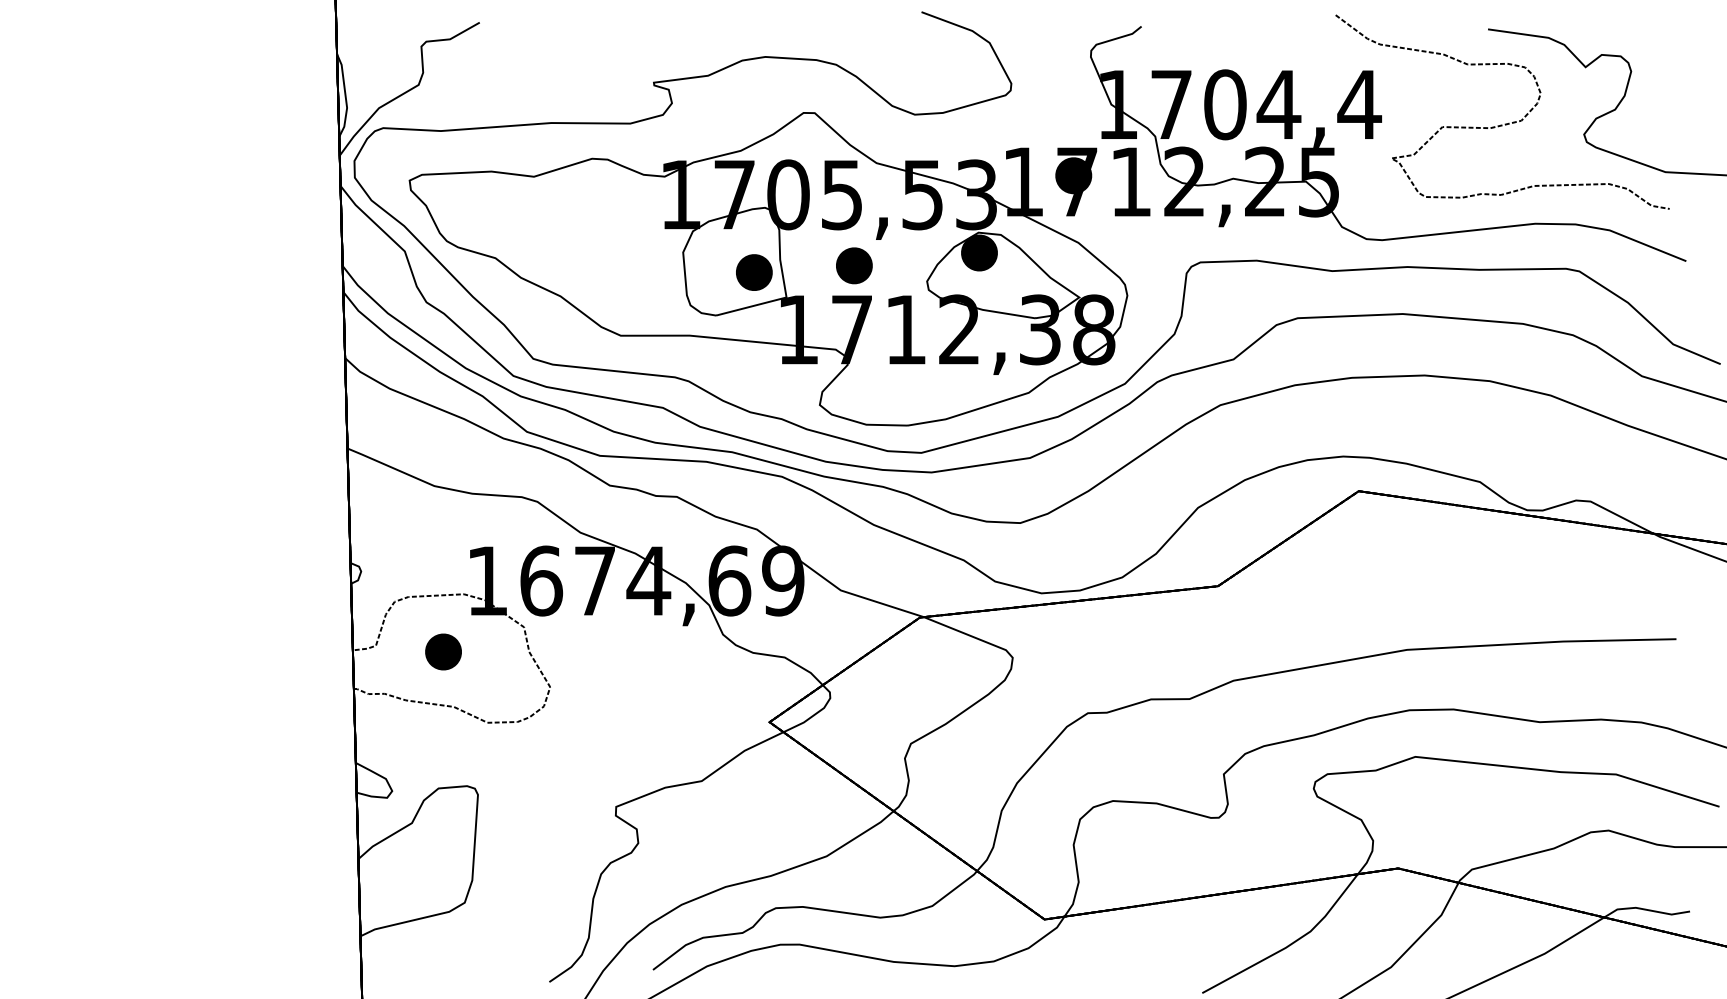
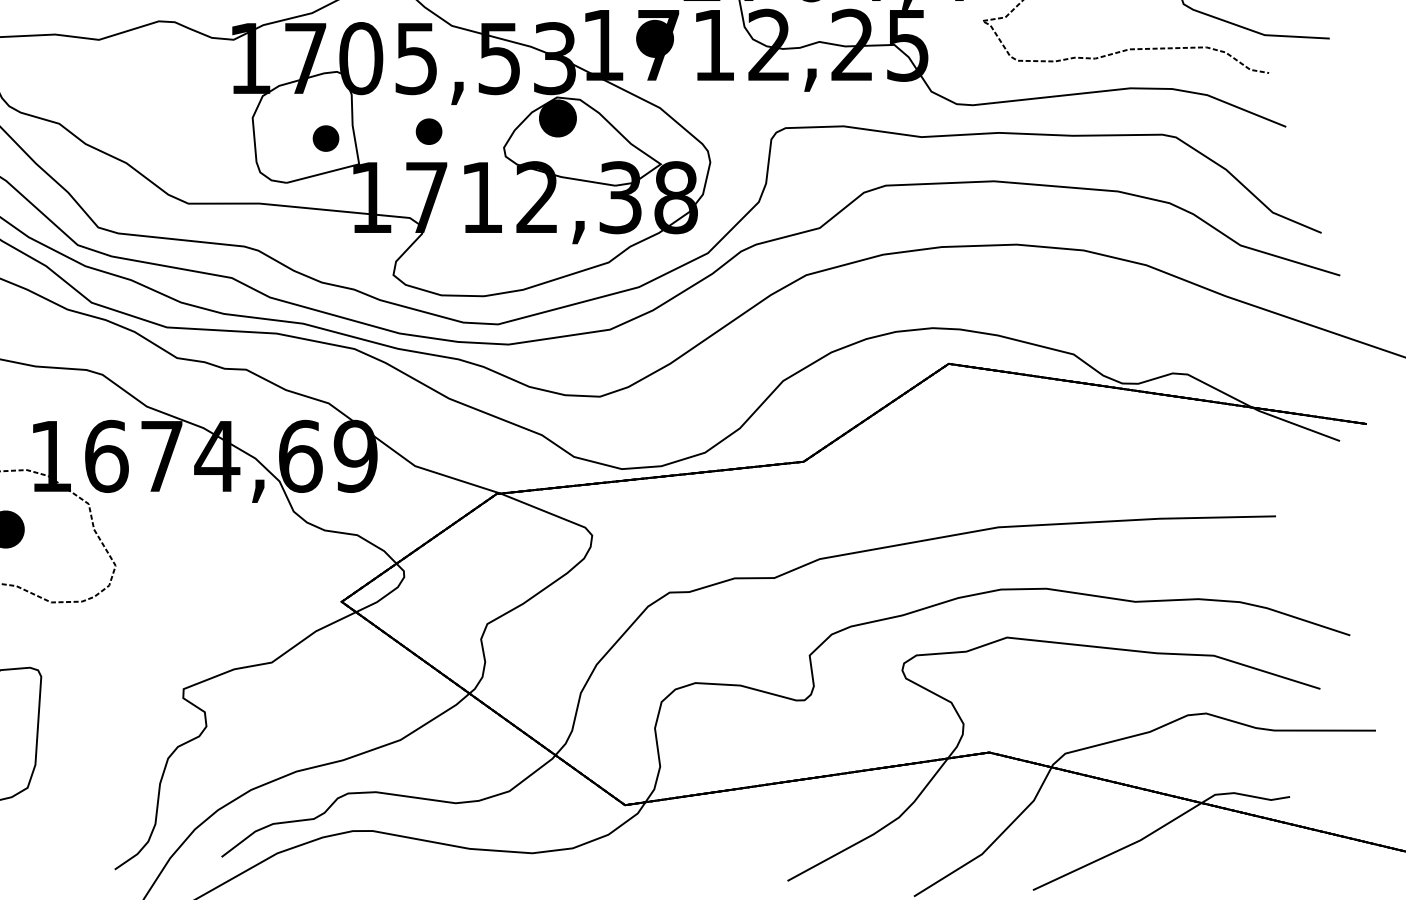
part: (854, 265) -> (429, 131), size x0.7
part: (754, 272) -> (326, 138), size x0.7

